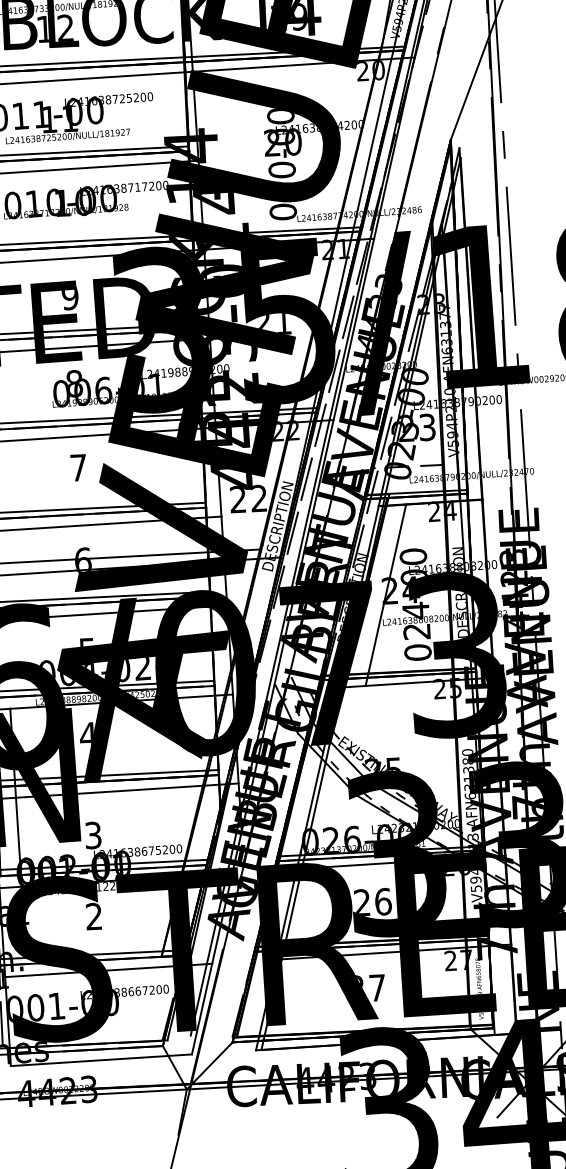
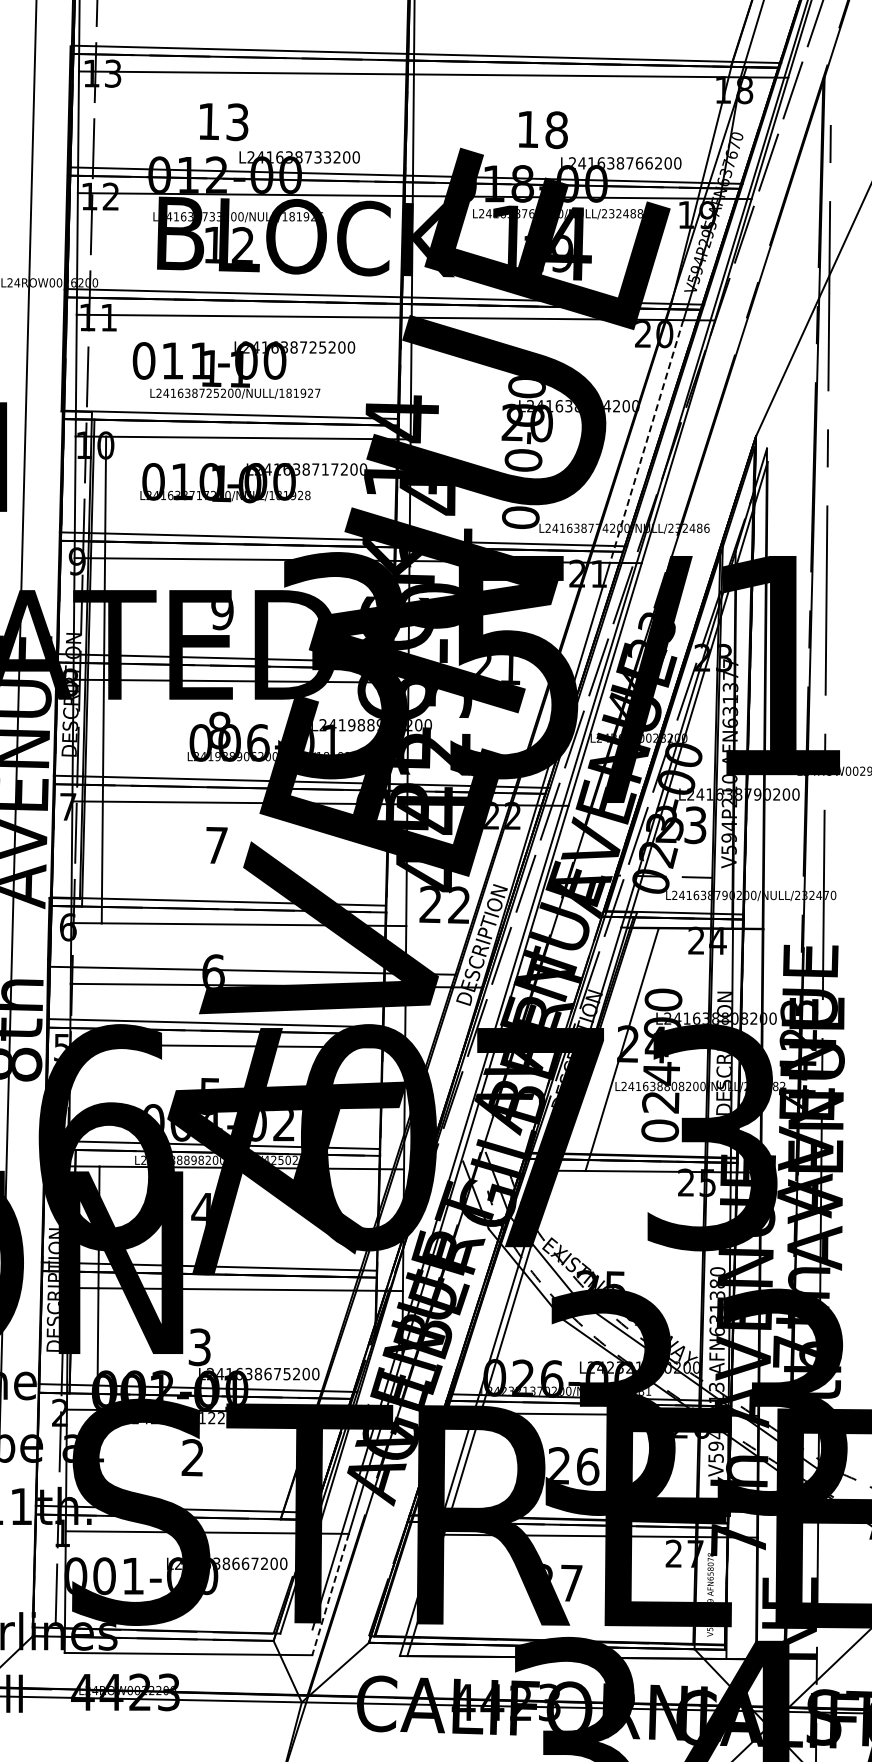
line: (371, 149) -> (646, 441), solid -> dashed
line: (202, 1009) -> (330, 1595), solid -> dashed

